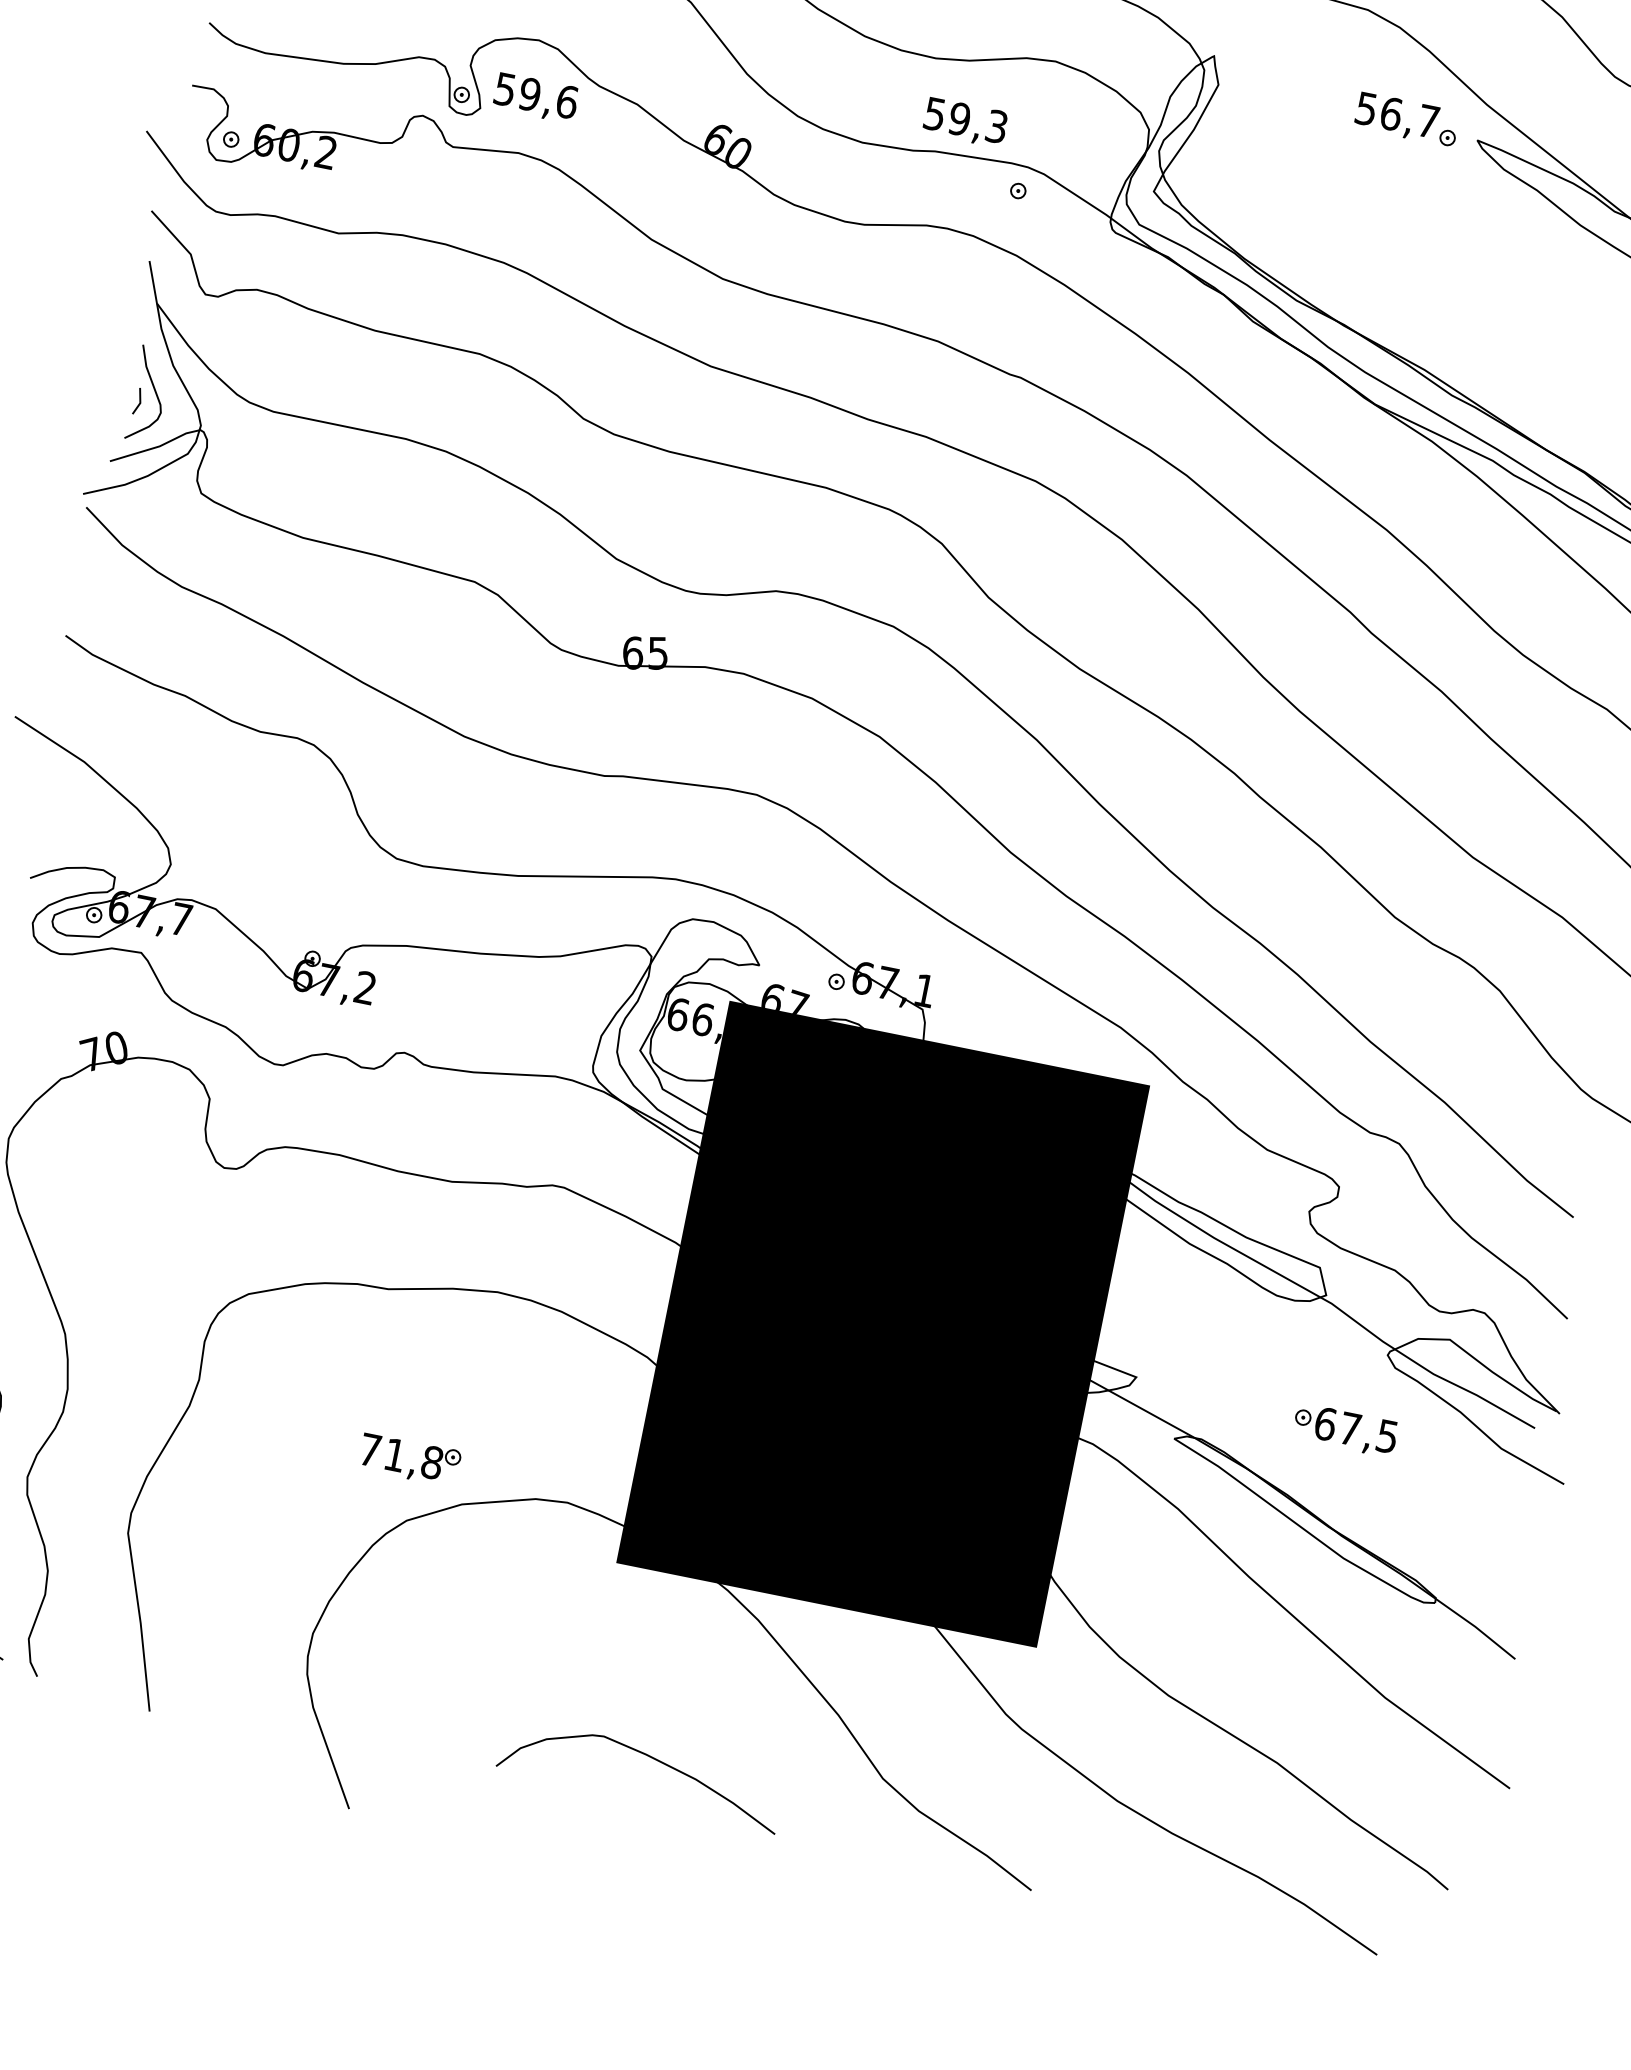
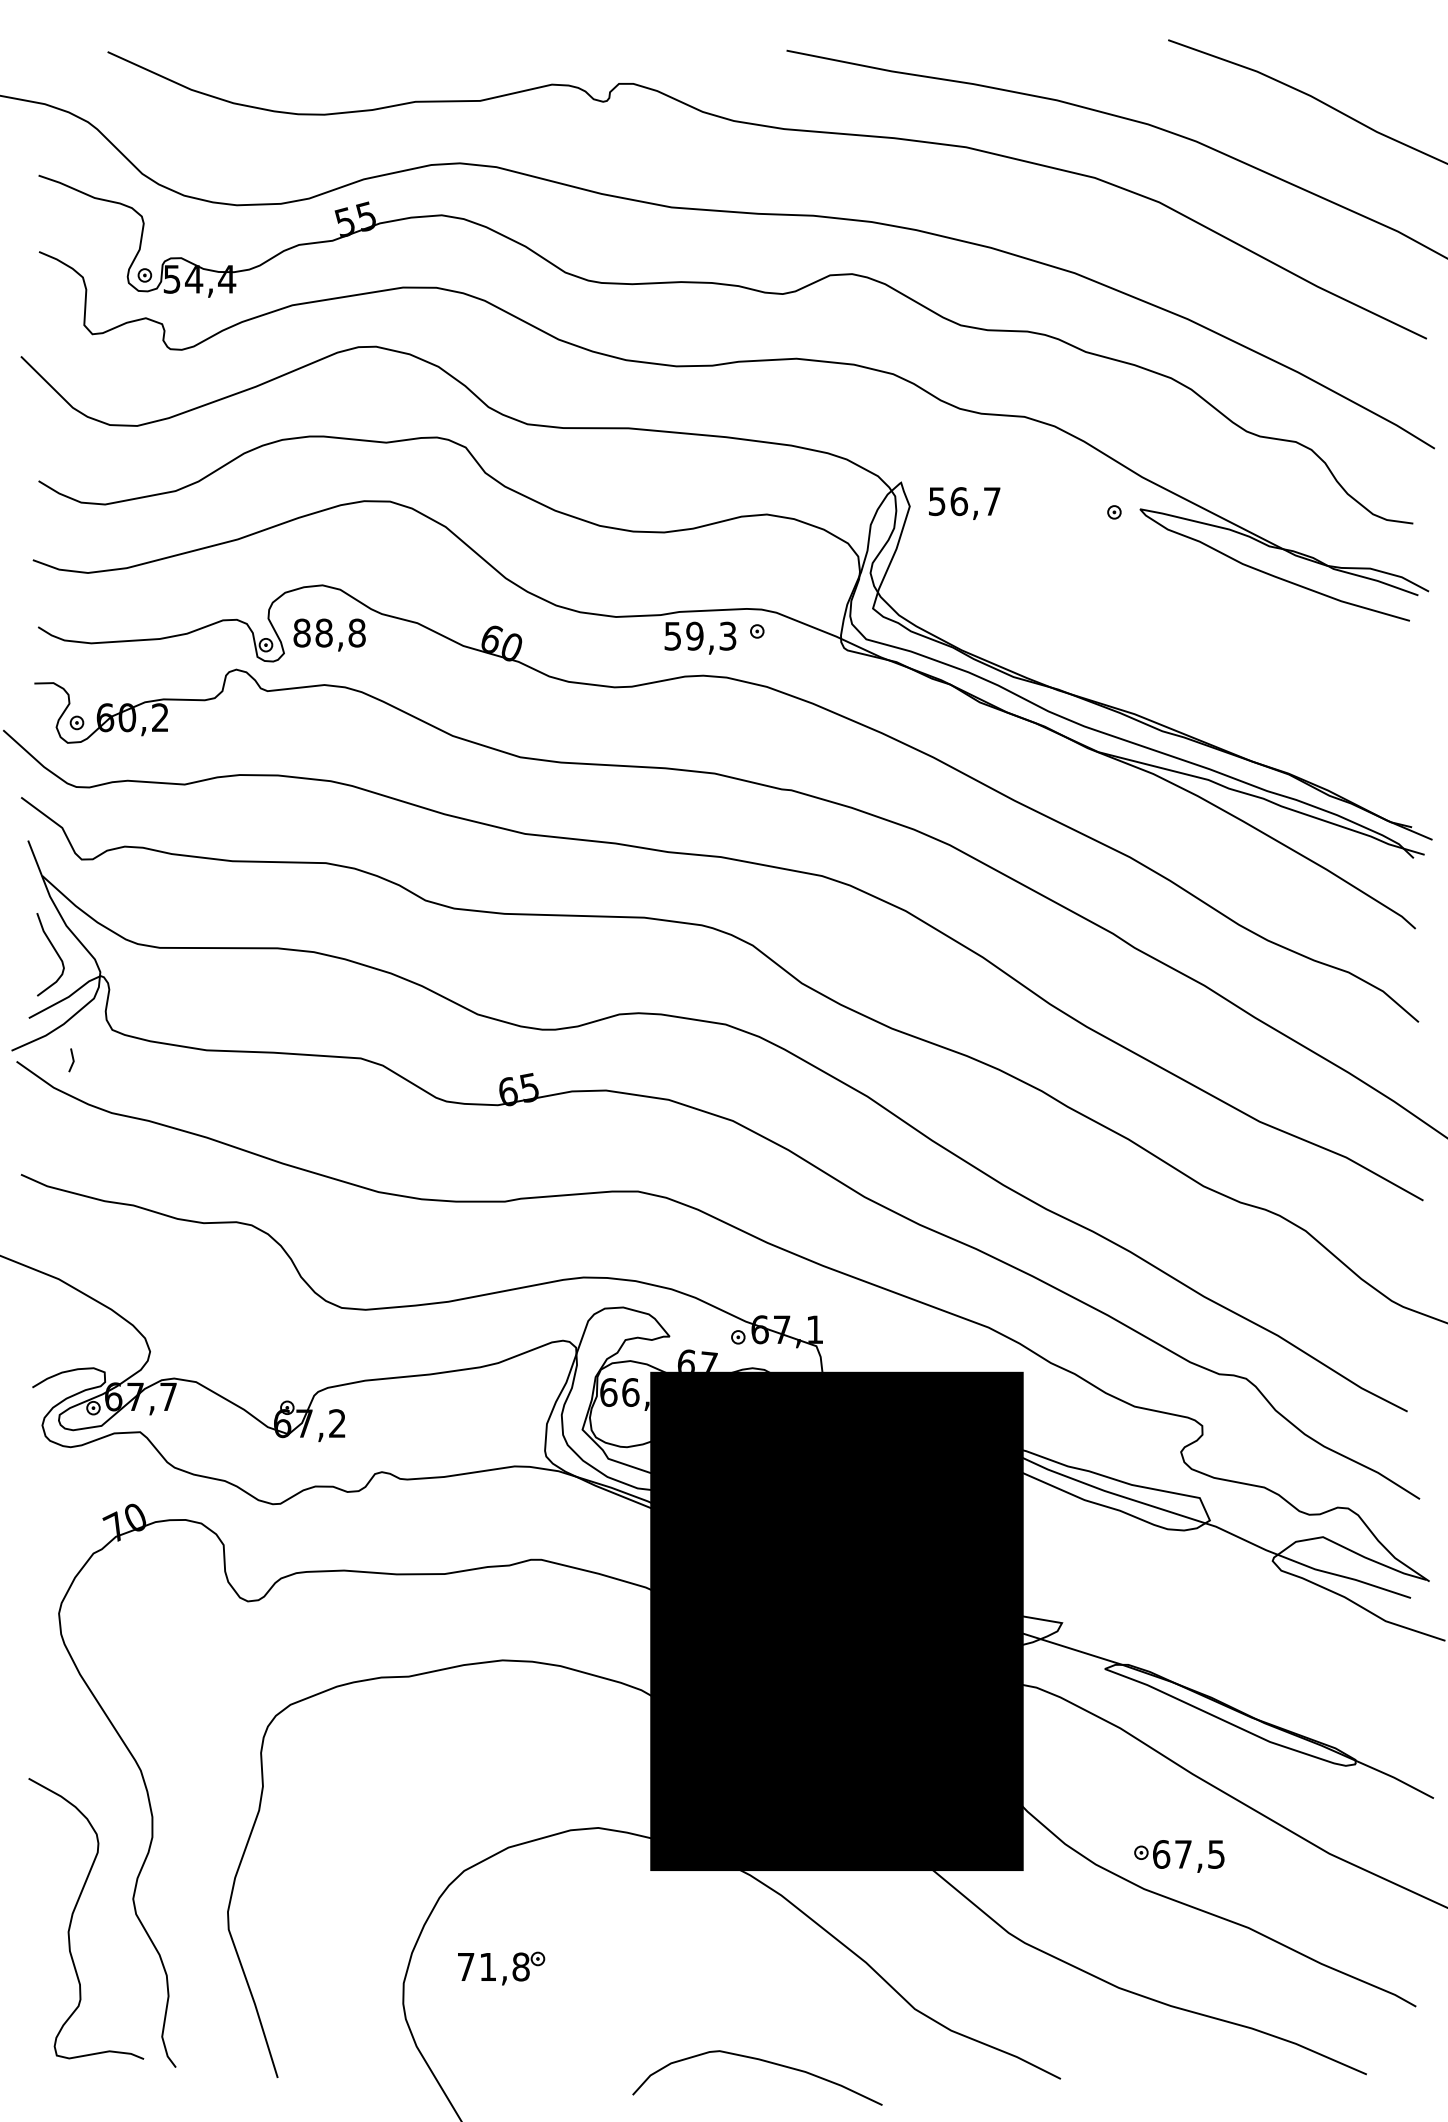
text: (536, 95) -> (329, 632), 59,6 -> 88,8
text: (1396, 117) -> (964, 503), moved
text: (965, 121) -> (700, 637), moved
line: (139, 401) -> (72, 1060), moved
part: (1345, 1430) -> (1179, 1856), moved
part: (410, 1469) -> (503, 1976), moved
curve: (649, 1757) -> (762, 2061), moved

